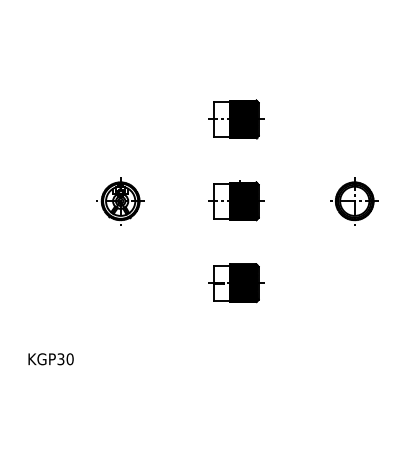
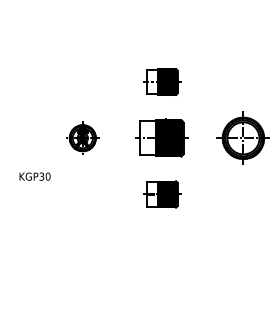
part: (236, 200) -> (162, 137), size x1.4
part: (354, 200) -> (243, 137), size x1.6
text: (50, 359) -> (34, 176), moved

